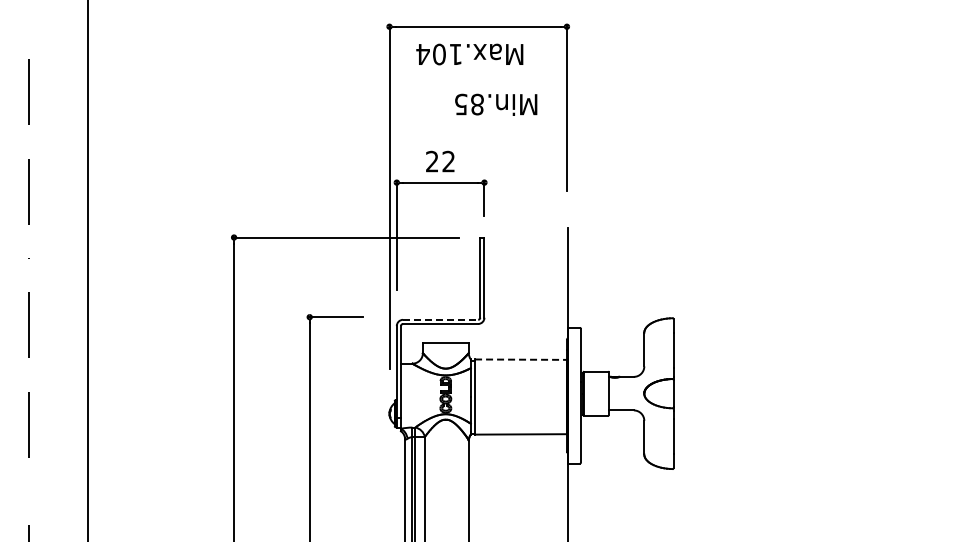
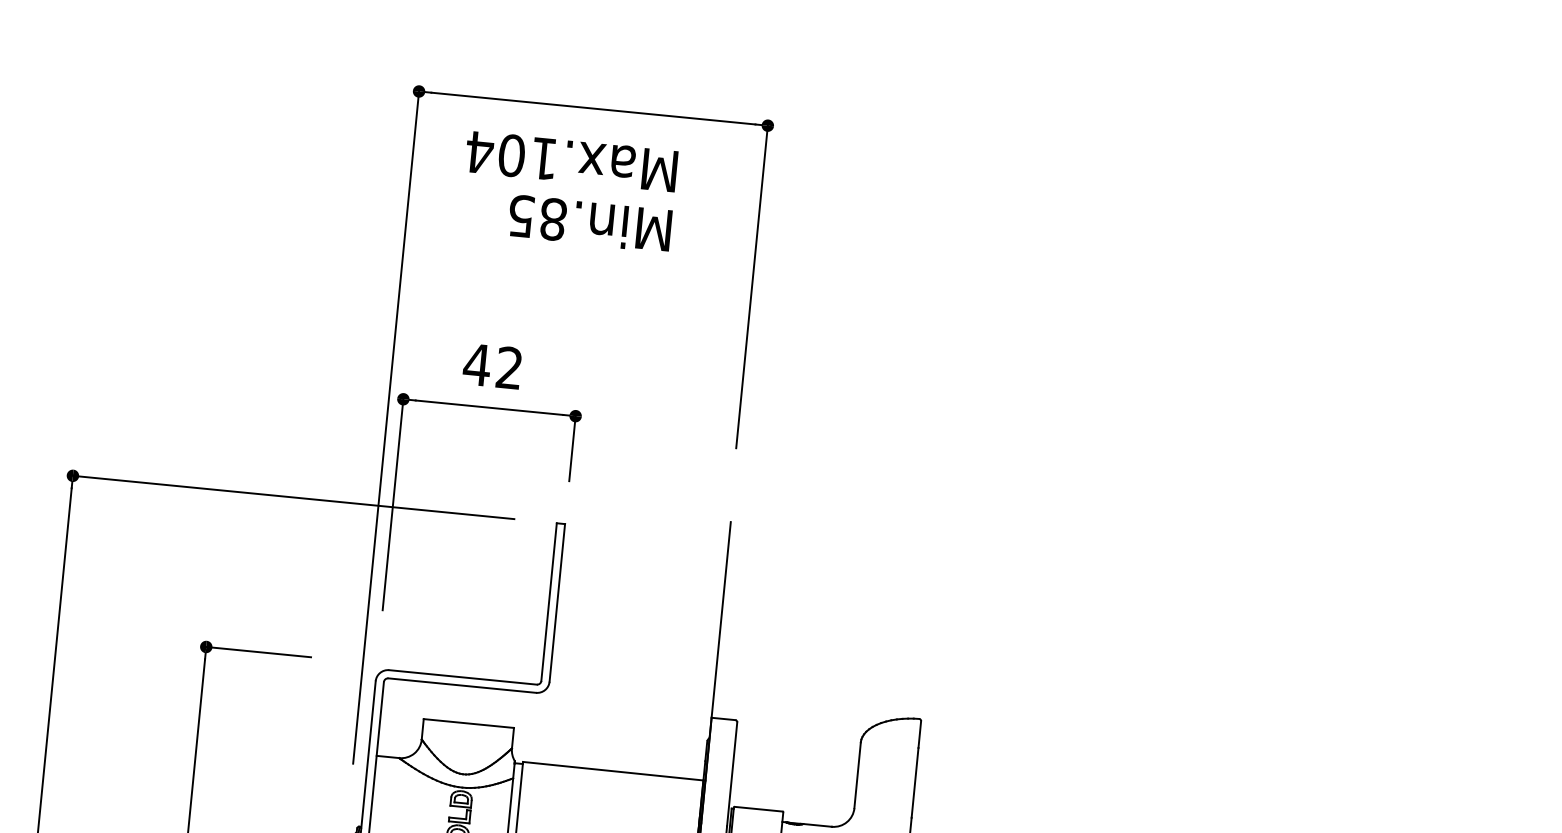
text: (496, 104) -> (590, 222), moved
text: (432, 161) -> (477, 364), 22 -> 42
line: (440, 319) -> (462, 676), dashed -> solid
line: (521, 359) -> (614, 770), dashed -> solid

